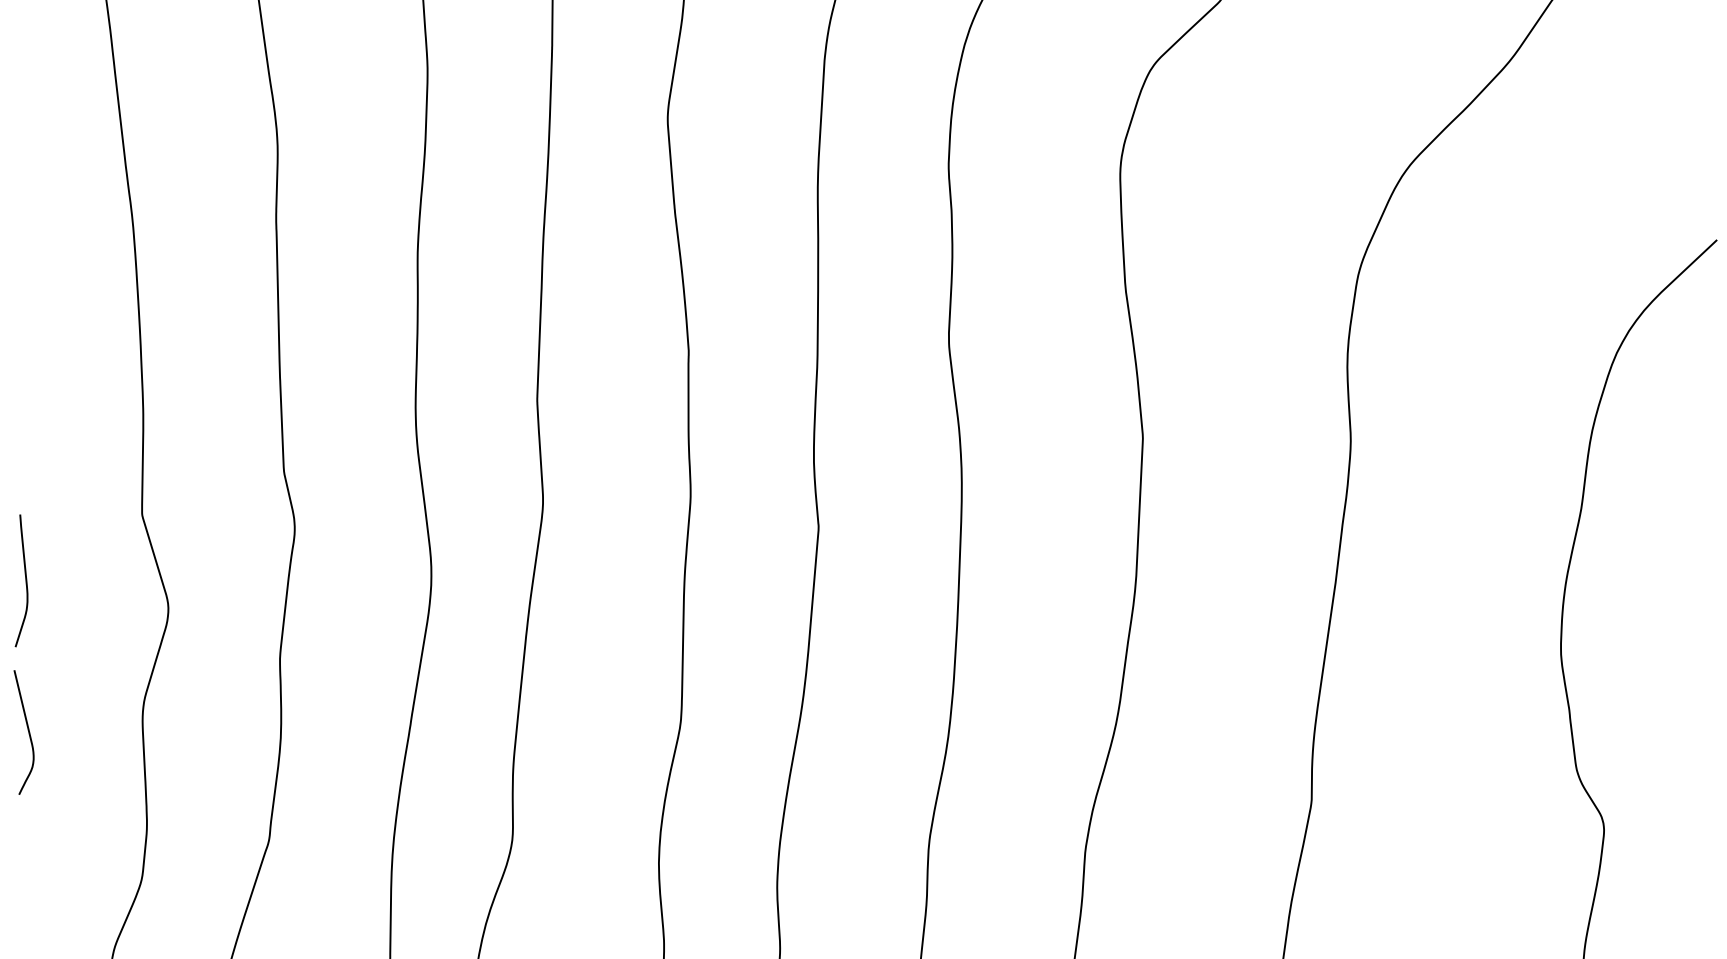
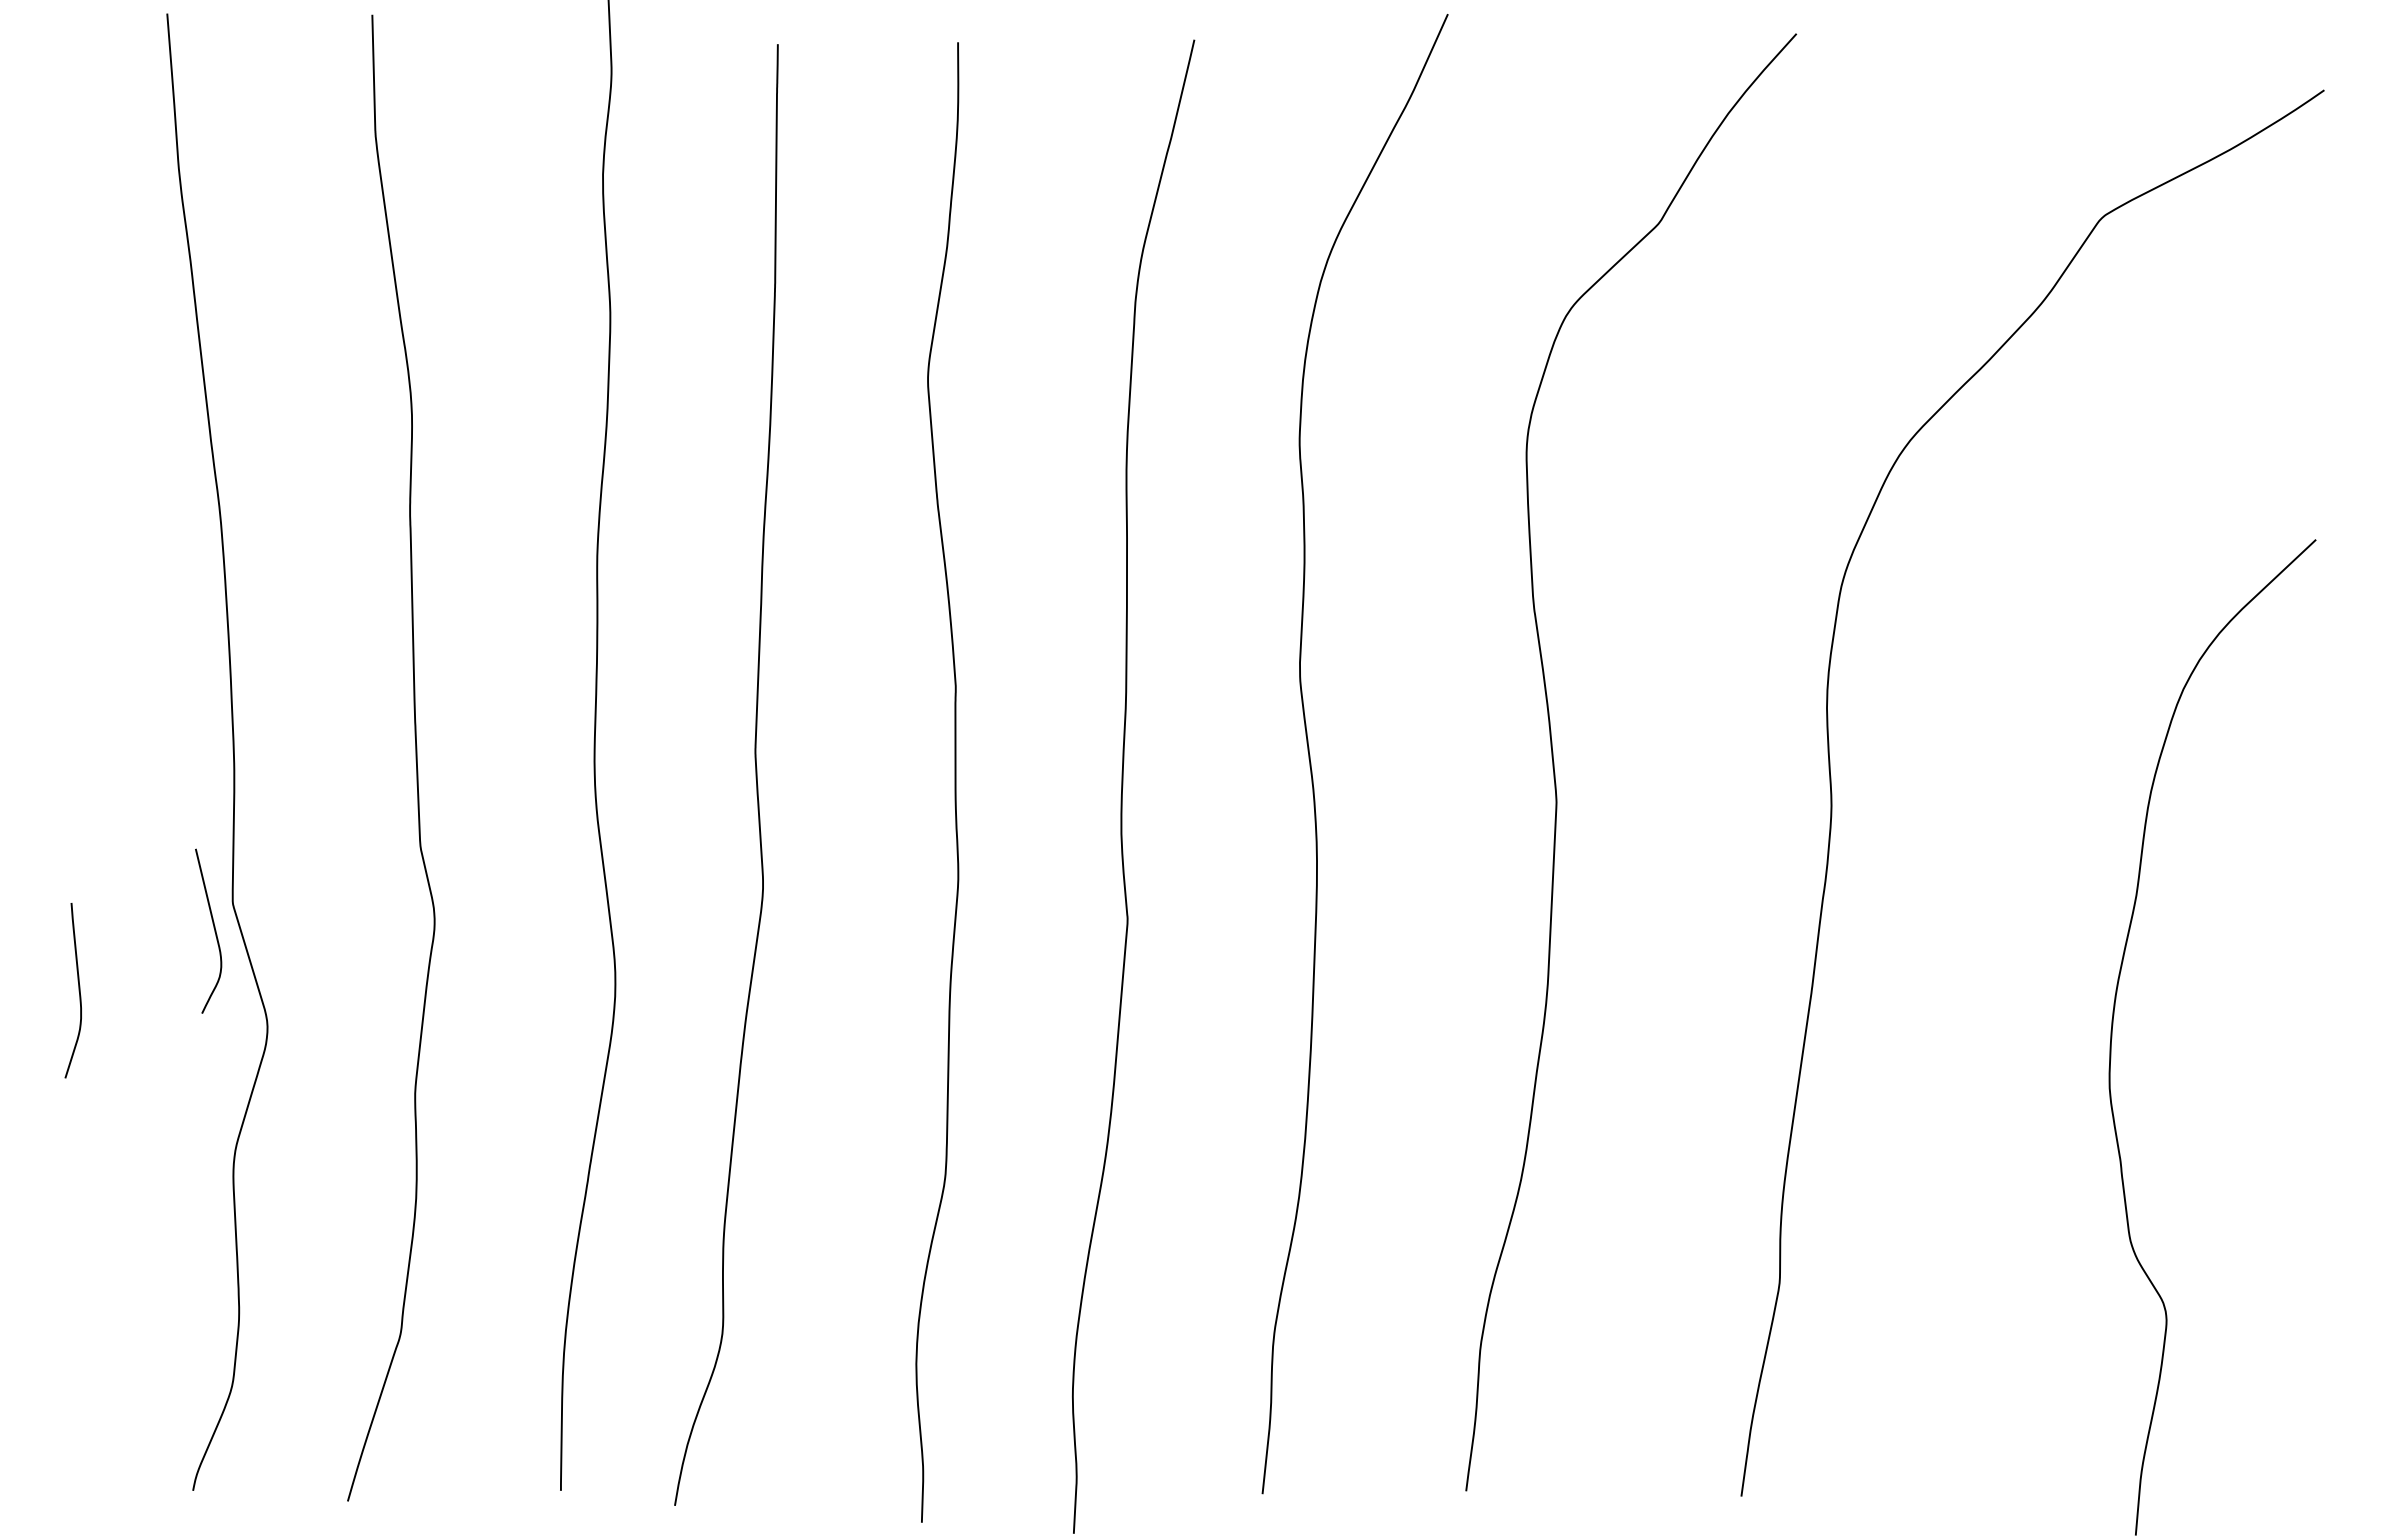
curve: (27, 730) -> (213, 928), moved

